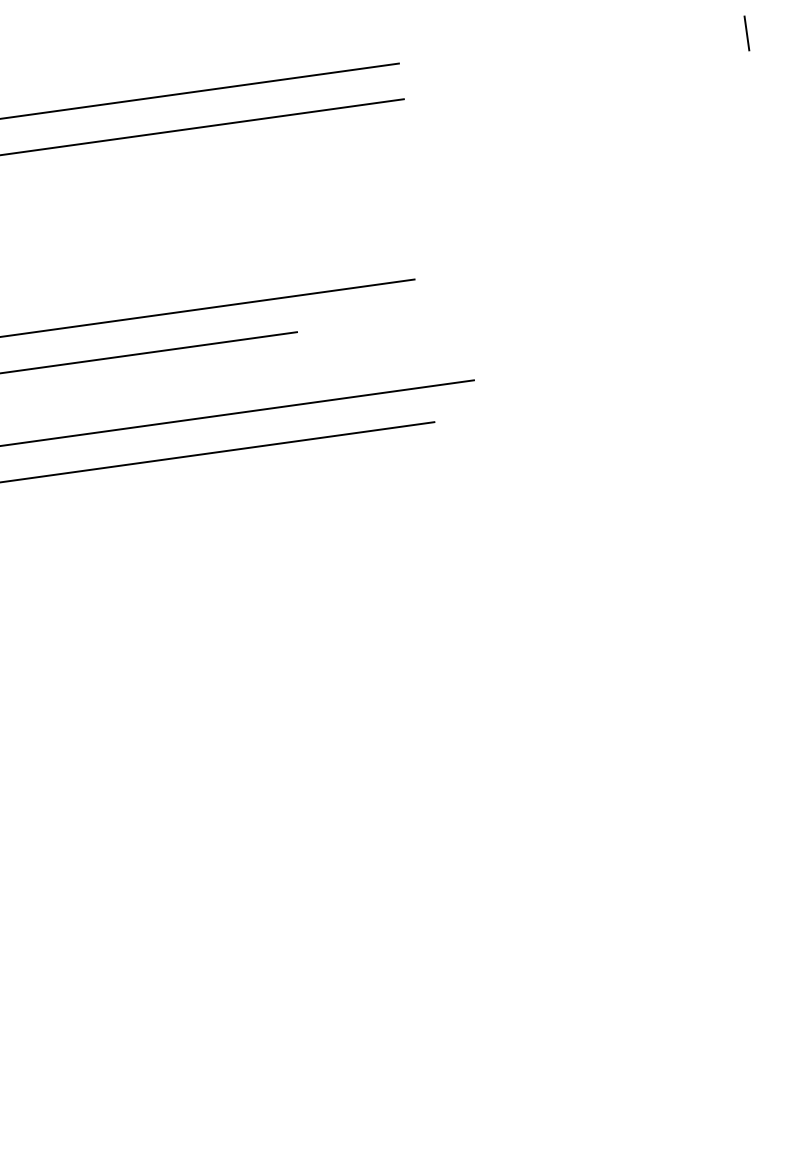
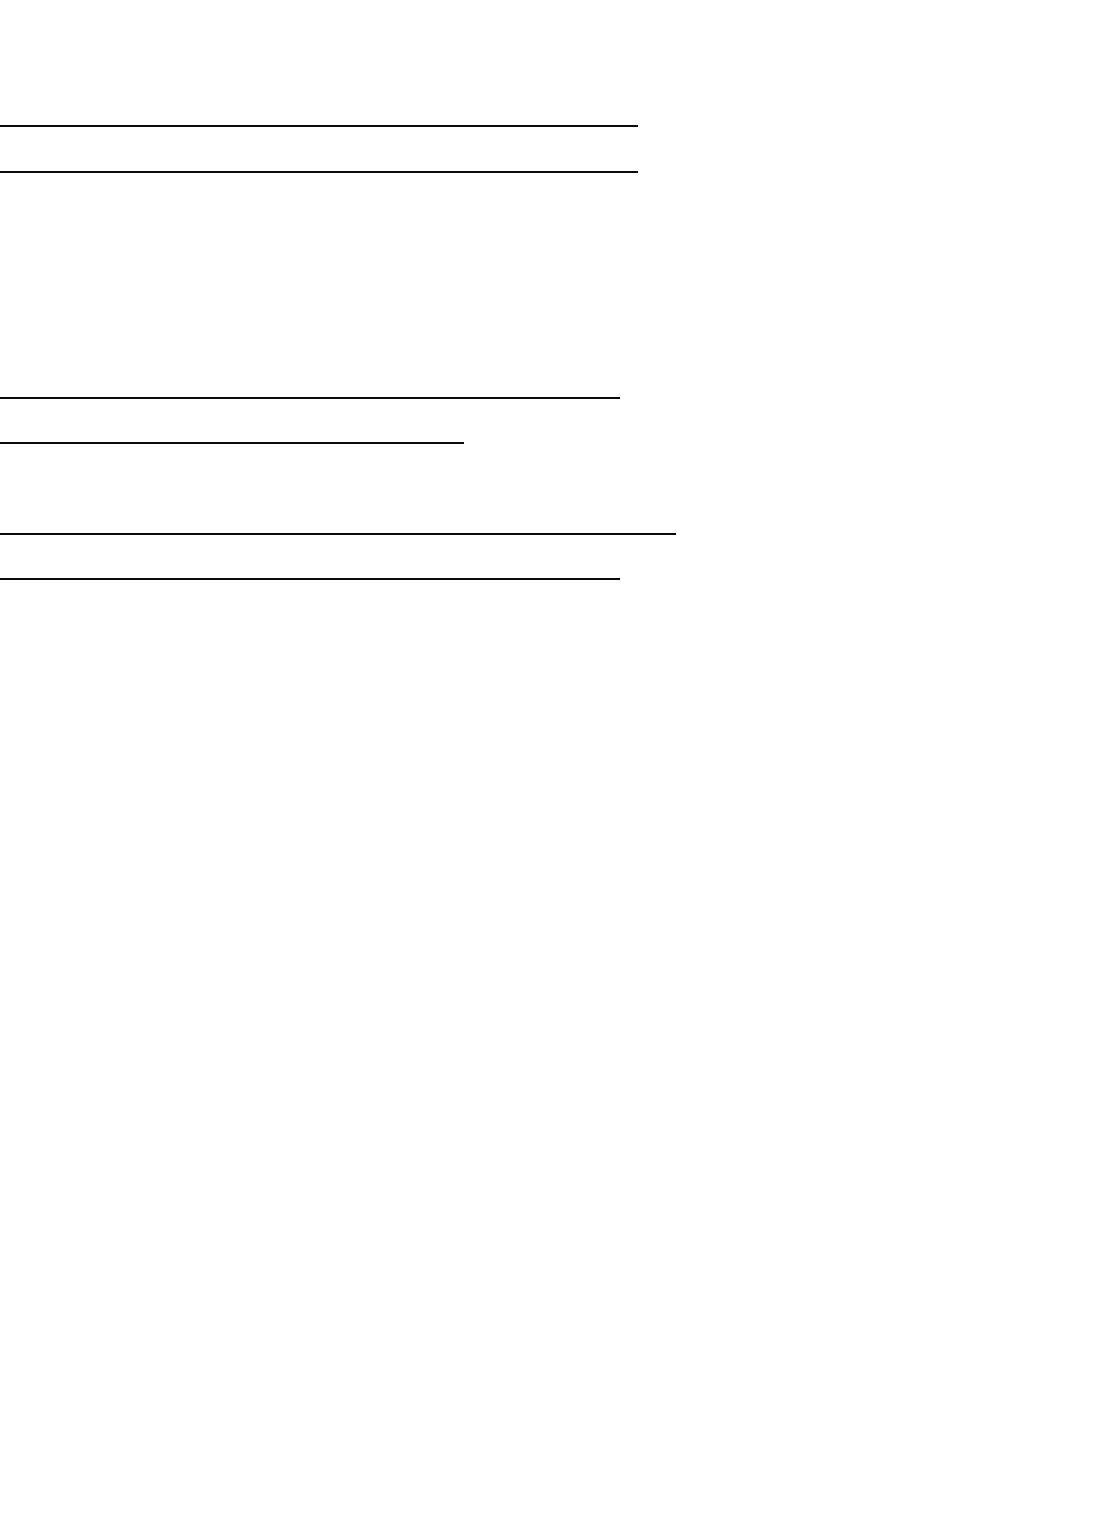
line: (746, 33) -> (1074, 148), removed

